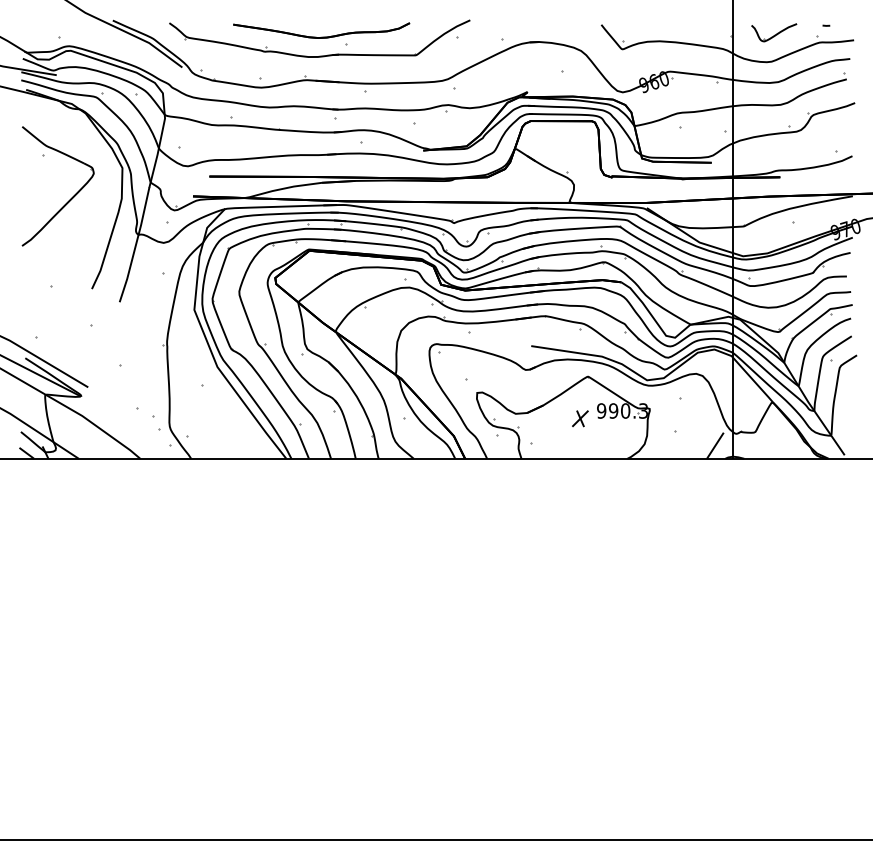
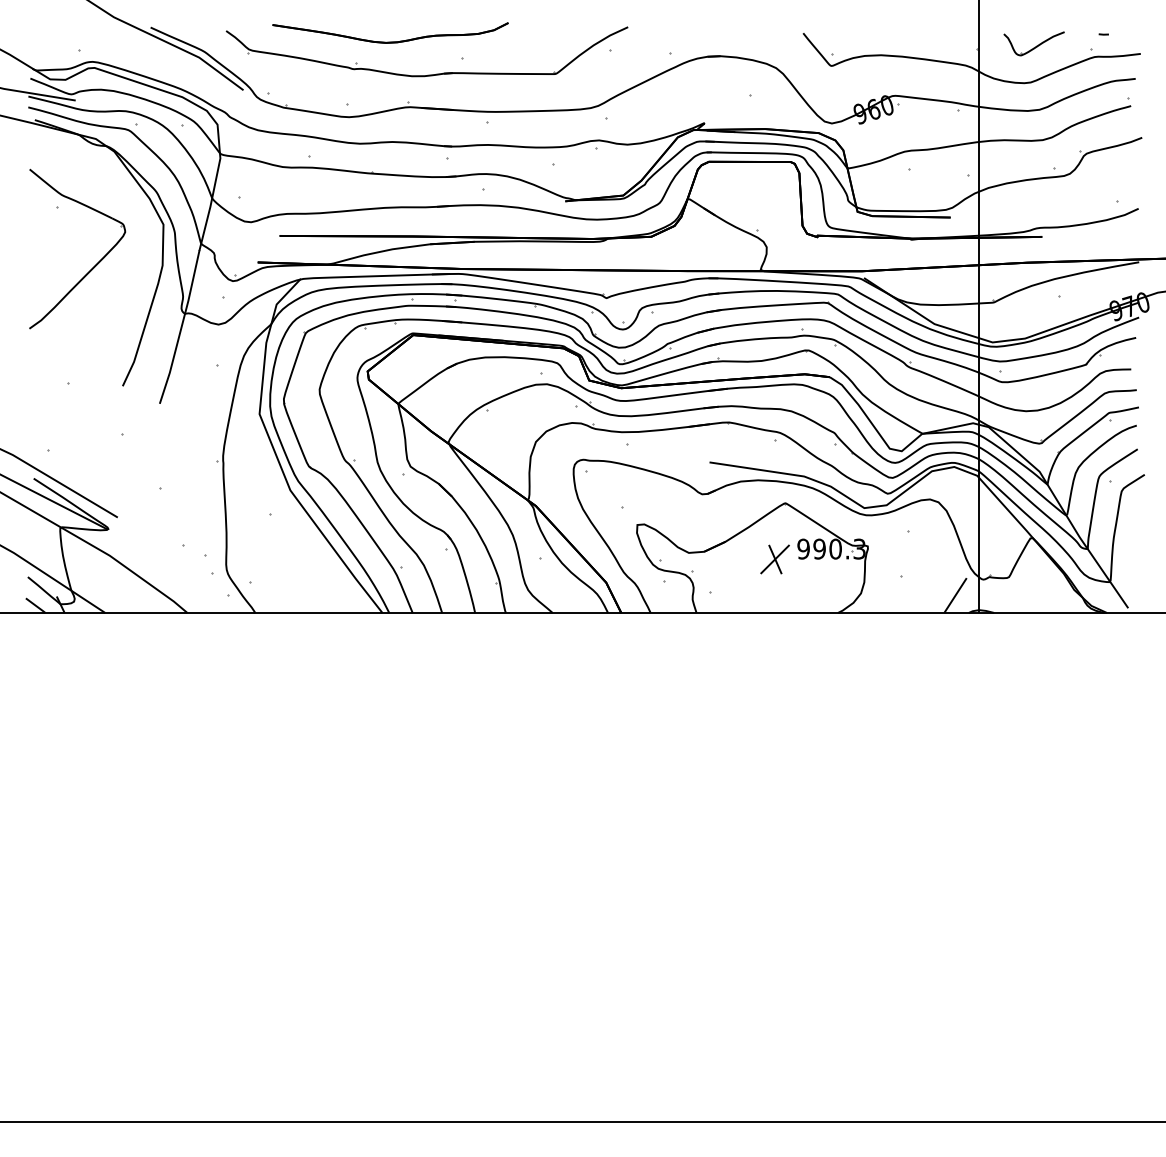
part: (321, 36) -> (390, 41), moved
part: (580, 418) -> (775, 559), size x1.4

